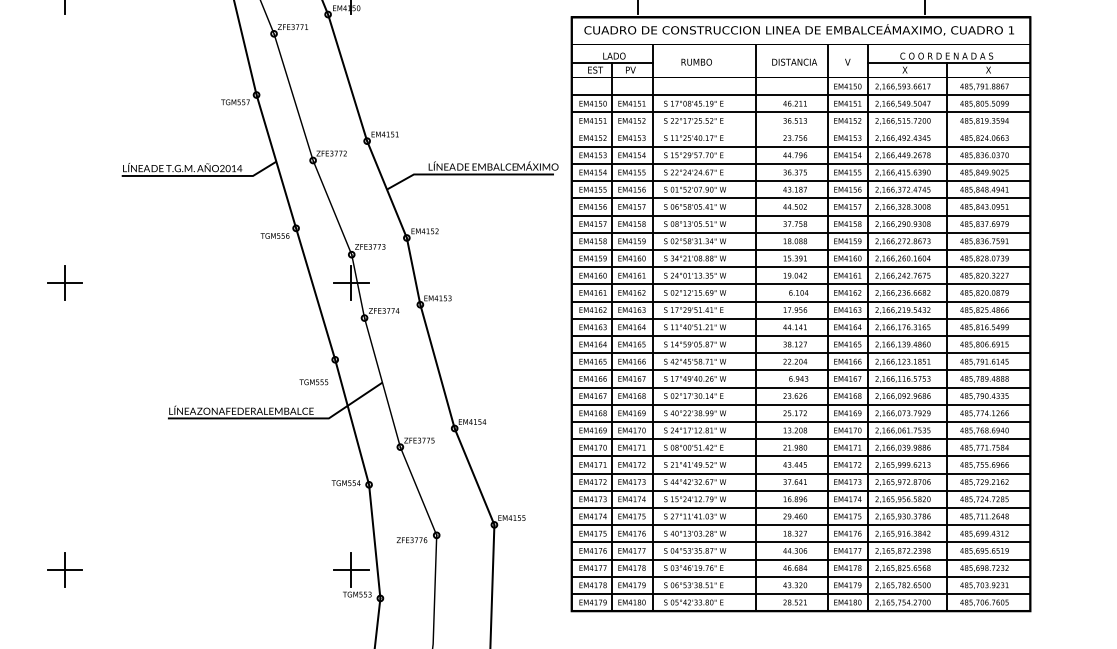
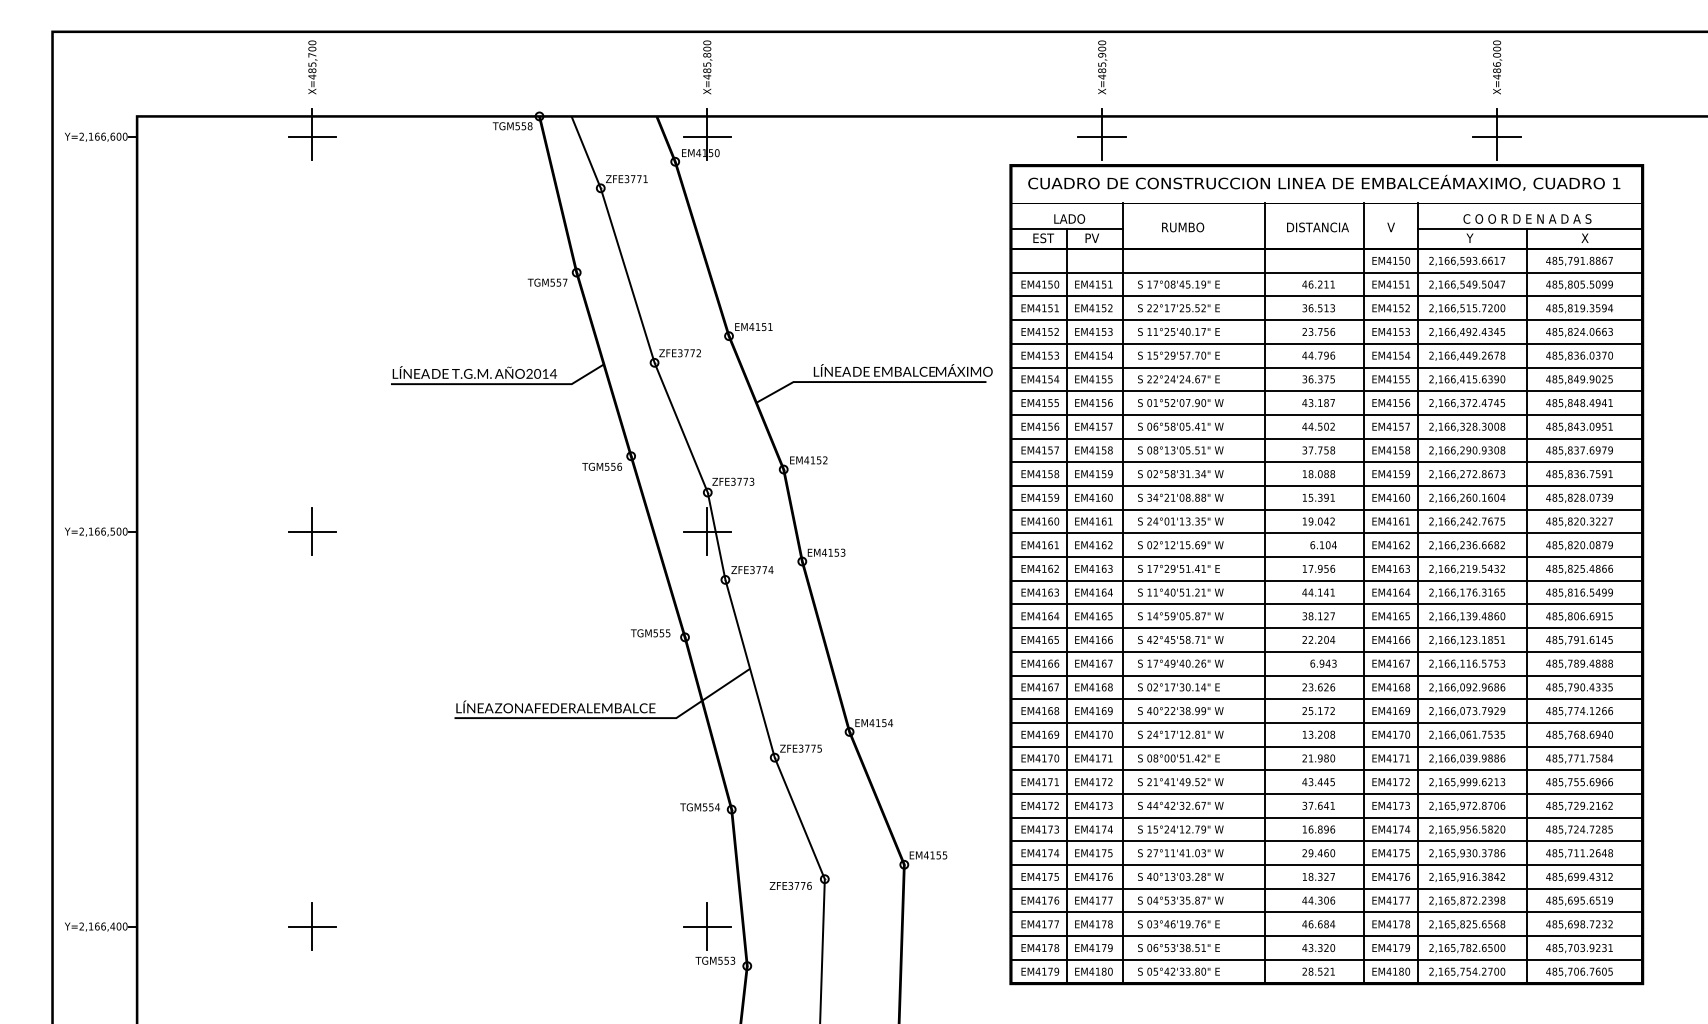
text: (904, 69) -> (1469, 237), X -> Y
line: (800, 129) -> (1326, 320), added
text: (313, 382) -> (650, 633), moved

